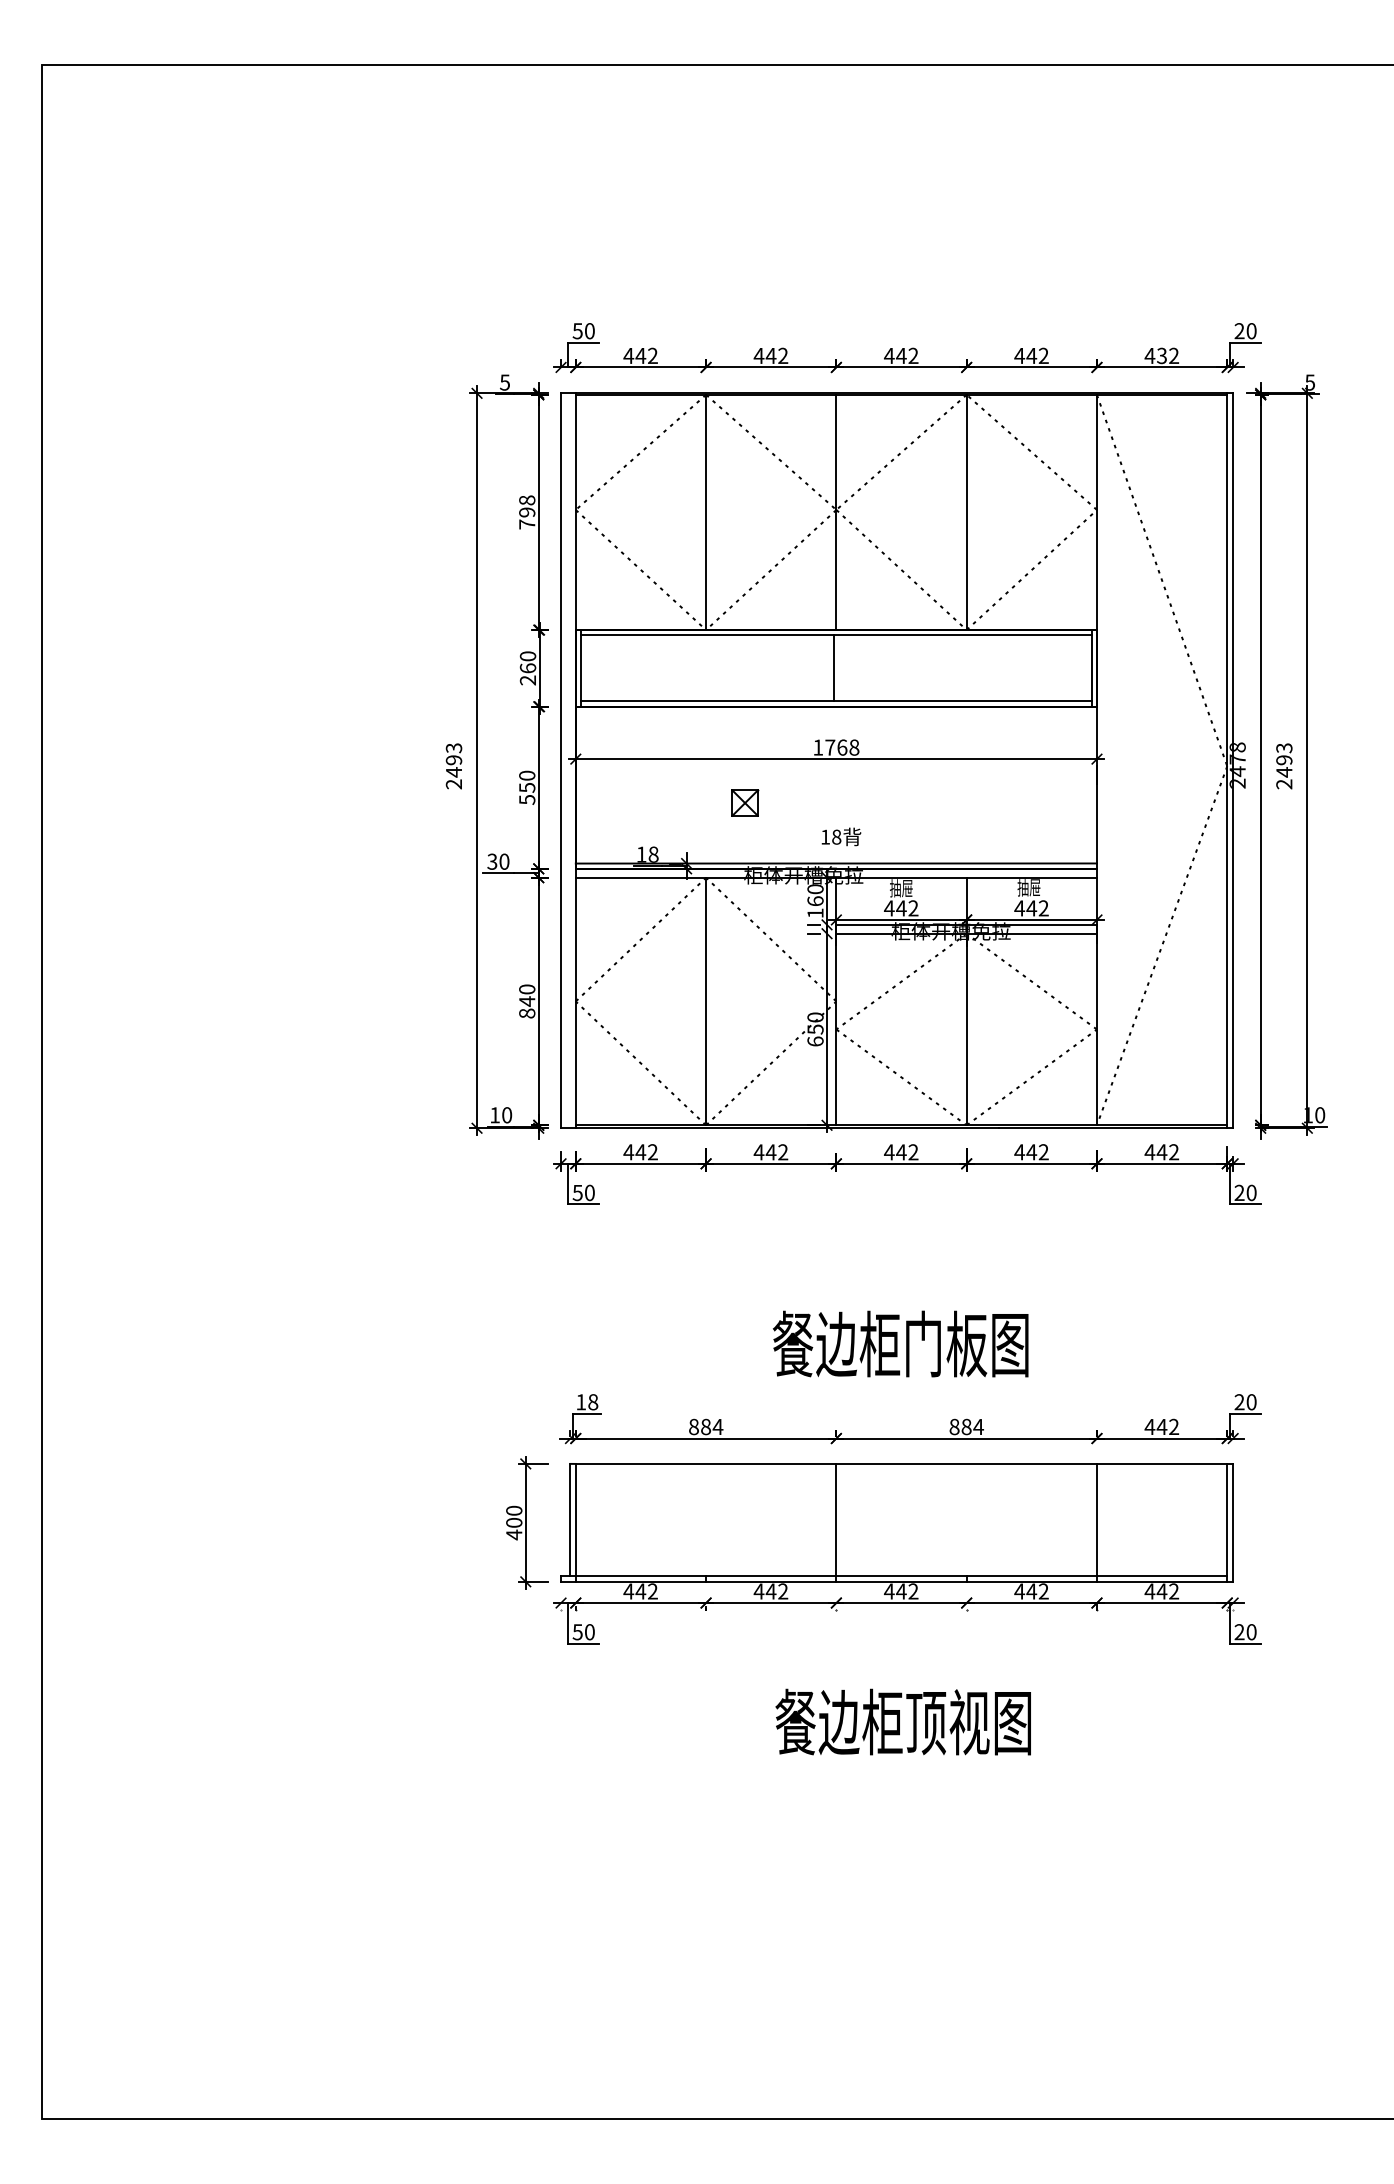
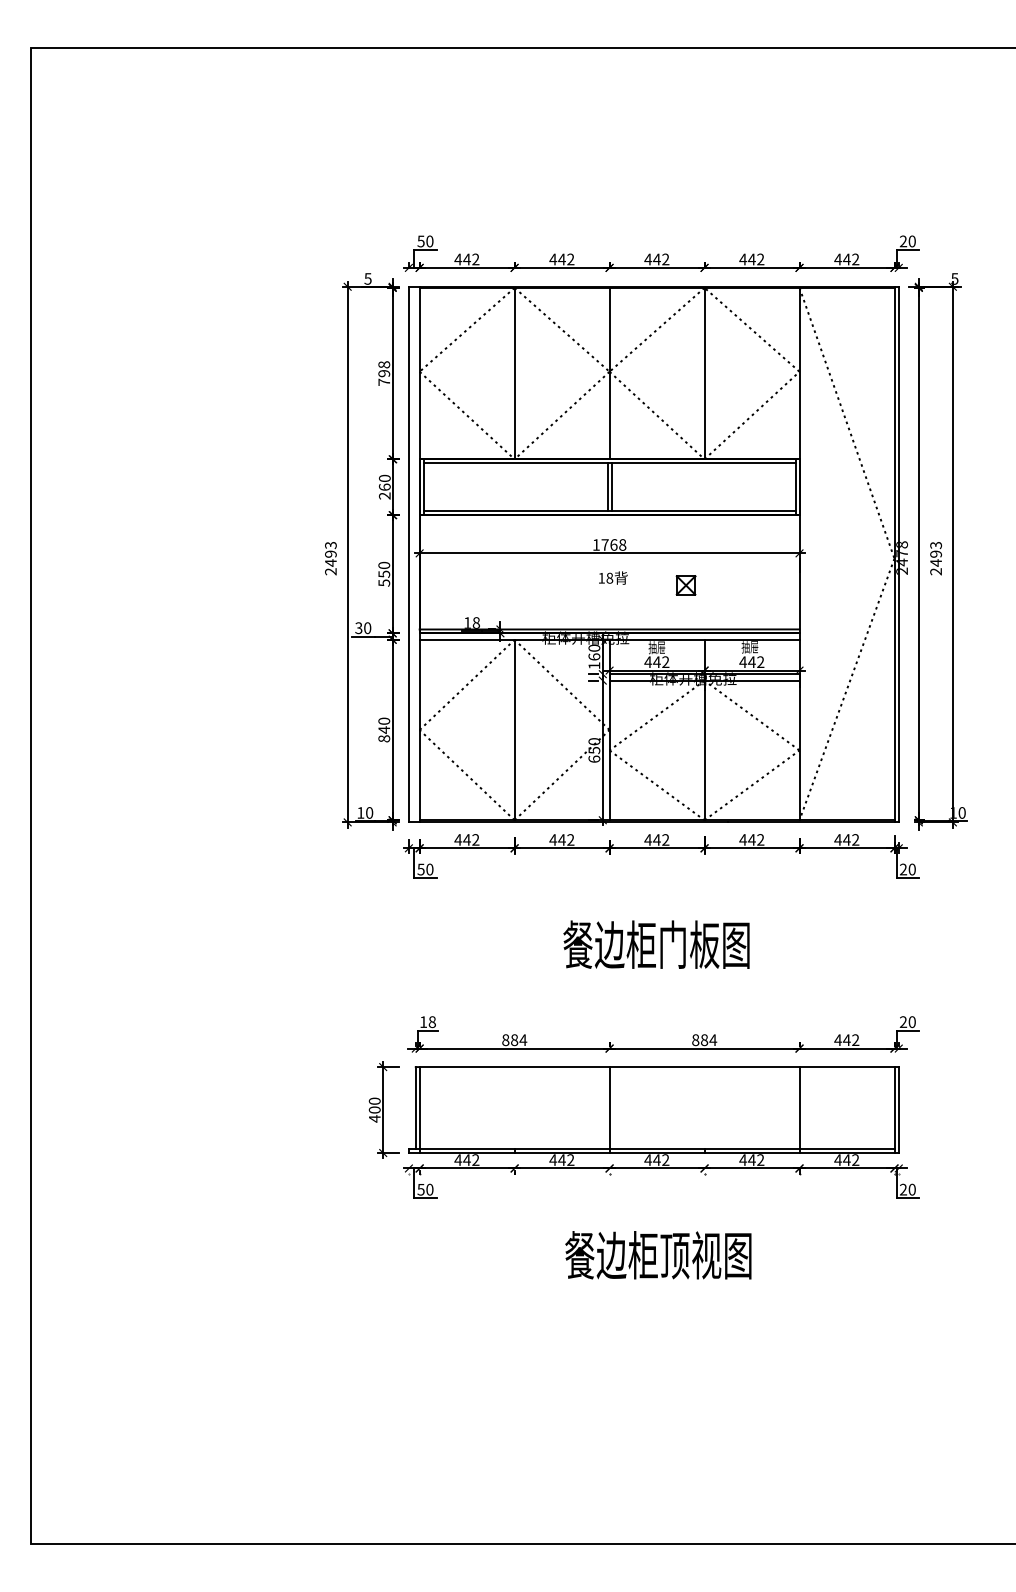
text: (1161, 355) -> (846, 259), 432 -> 442
line: (839, 668) -> (611, 487), added
part: (744, 803) -> (685, 585), moved
text: (841, 836) -> (613, 577), moved
text: (900, 1343) -> (656, 944), moved

